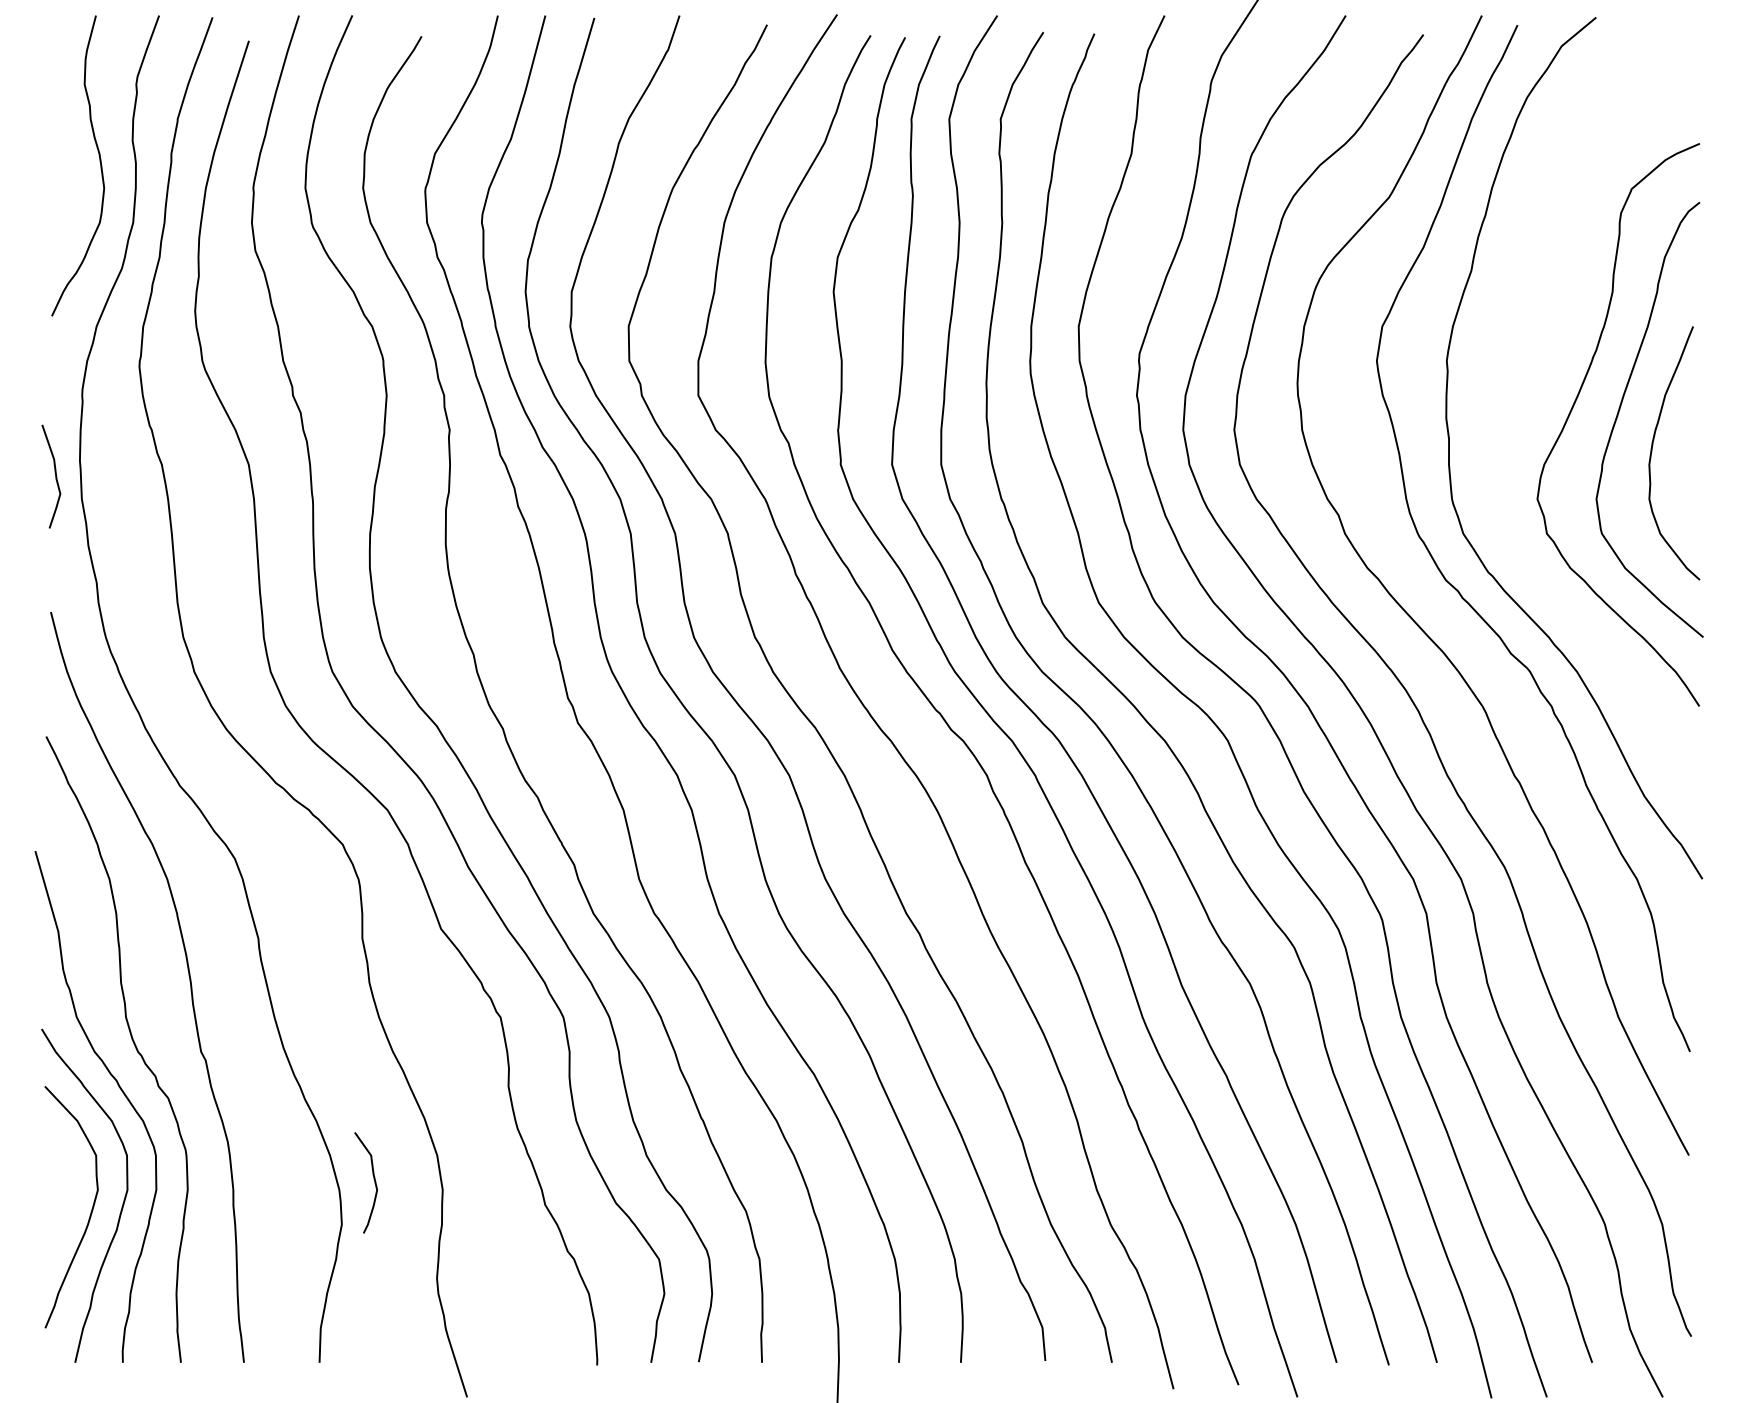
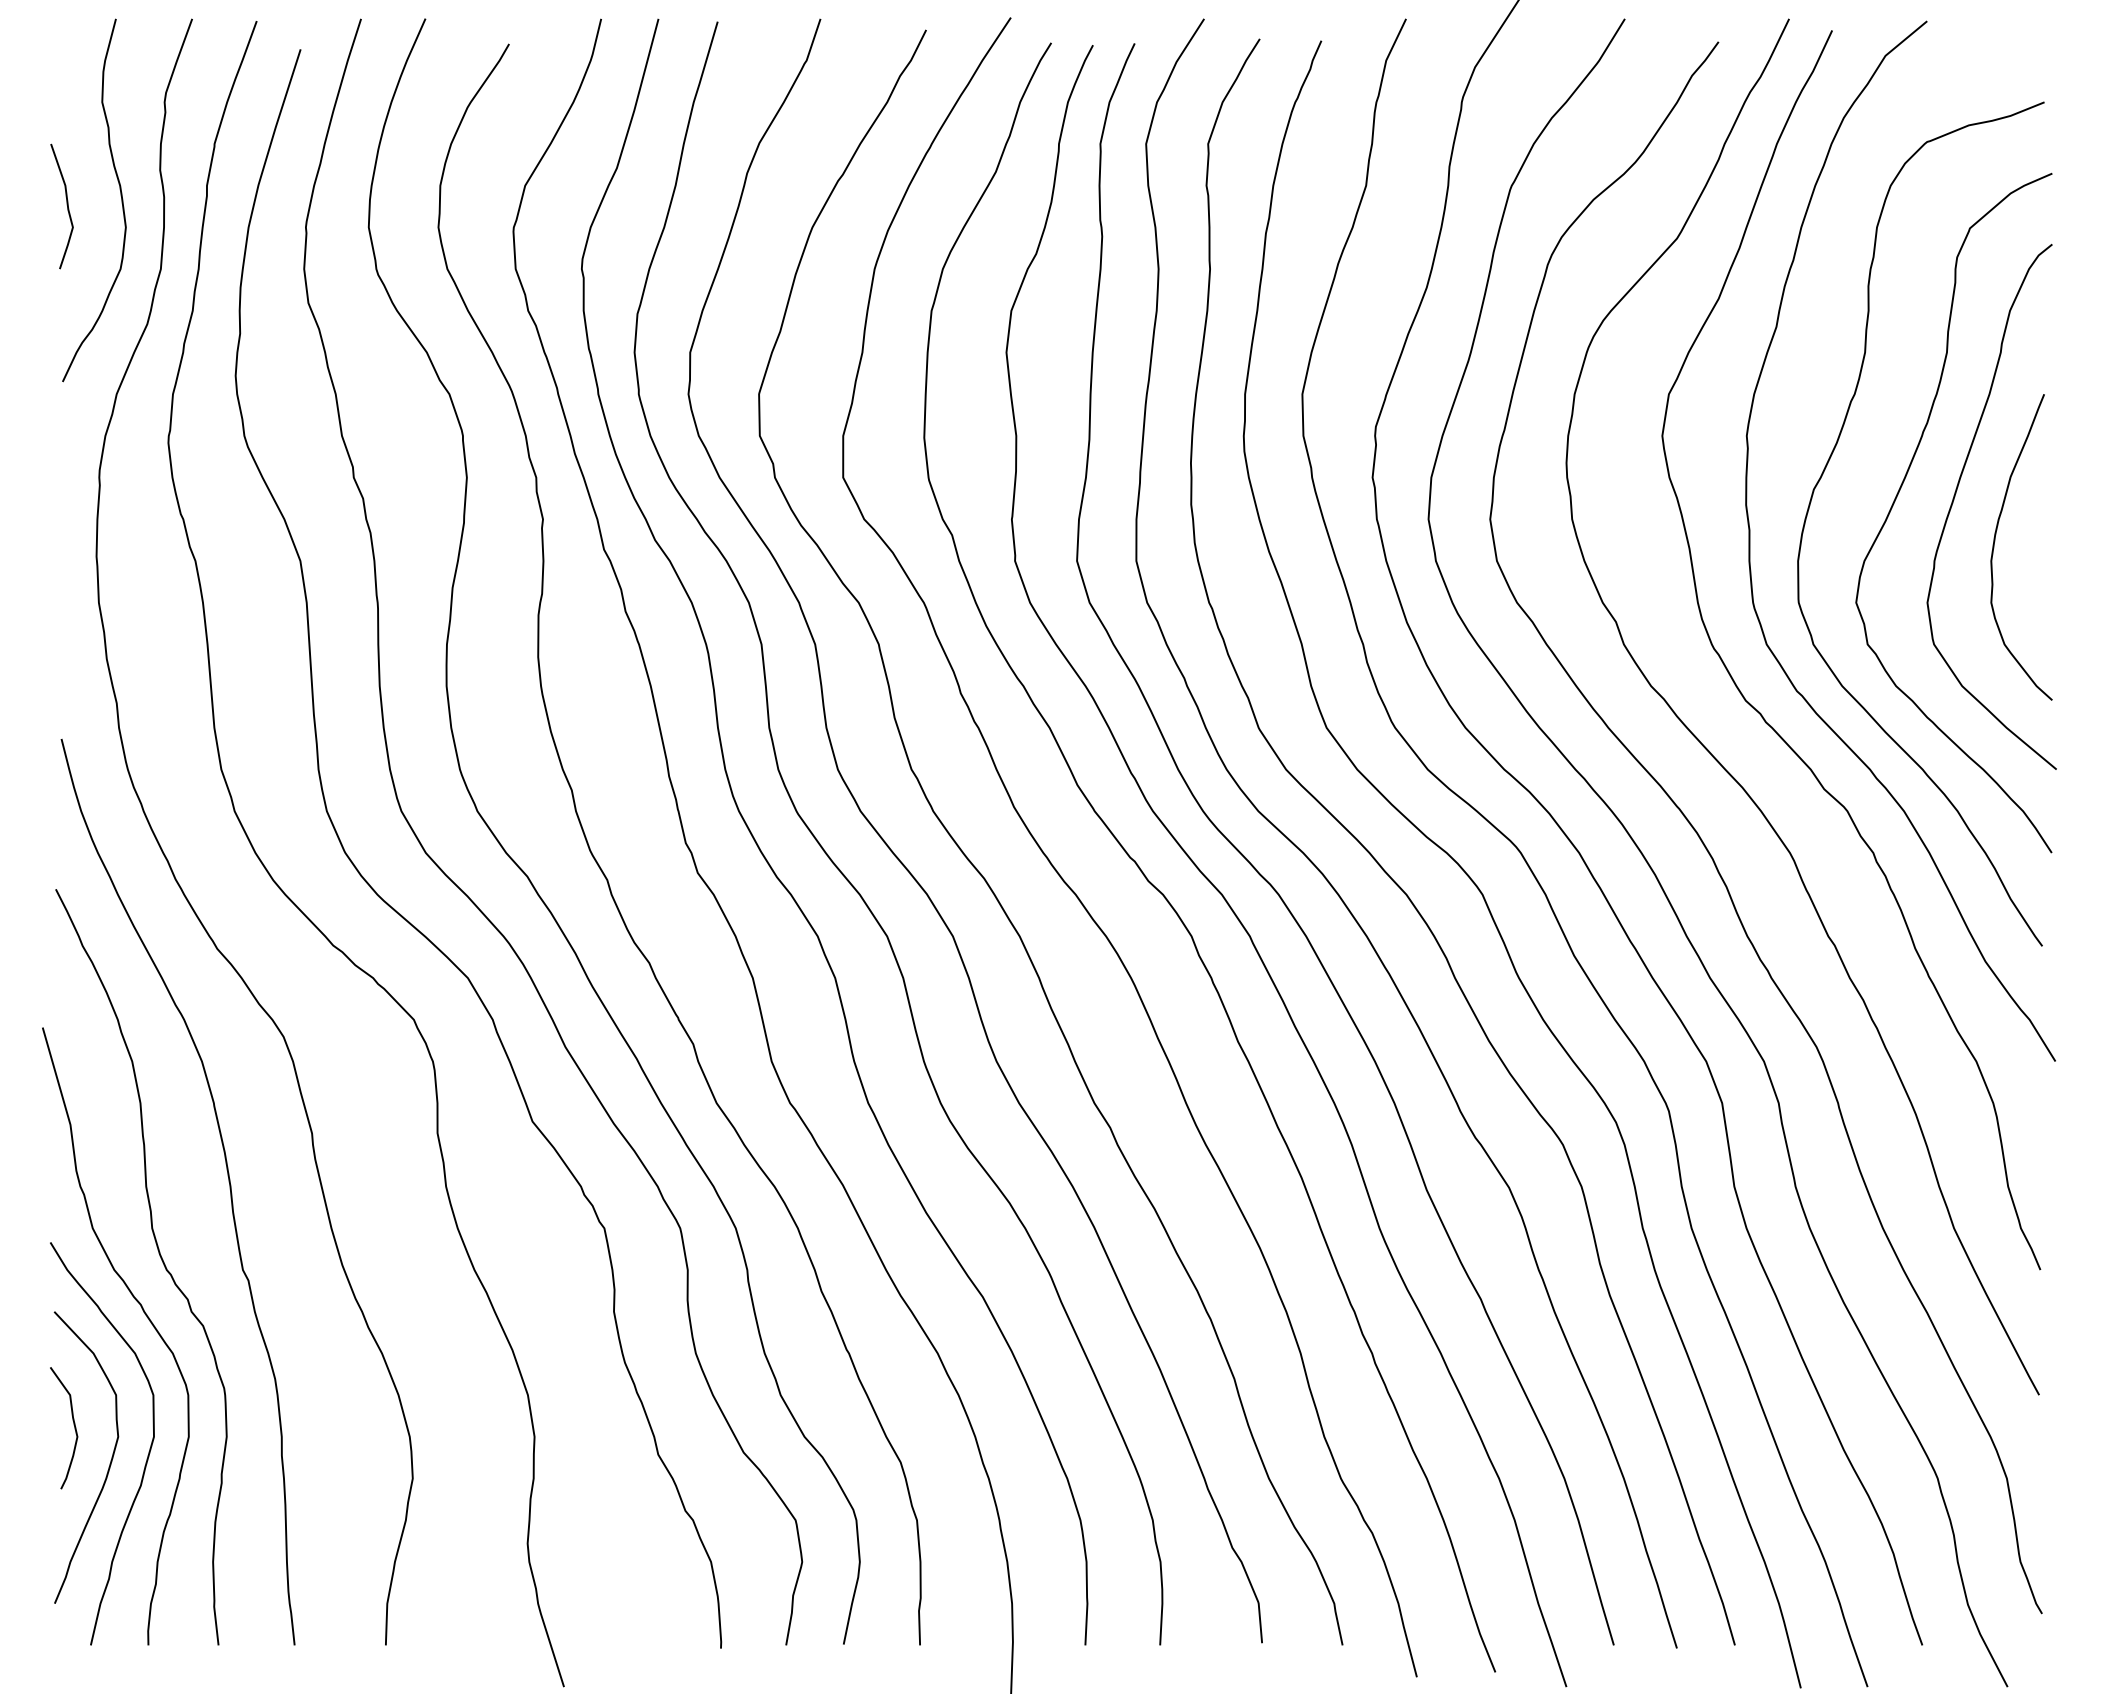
curve: (1510, 392) -> (1823, 474), added
curve: (55, 475) -> (66, 205), moved
curve: (373, 1180) -> (73, 1425), moved

